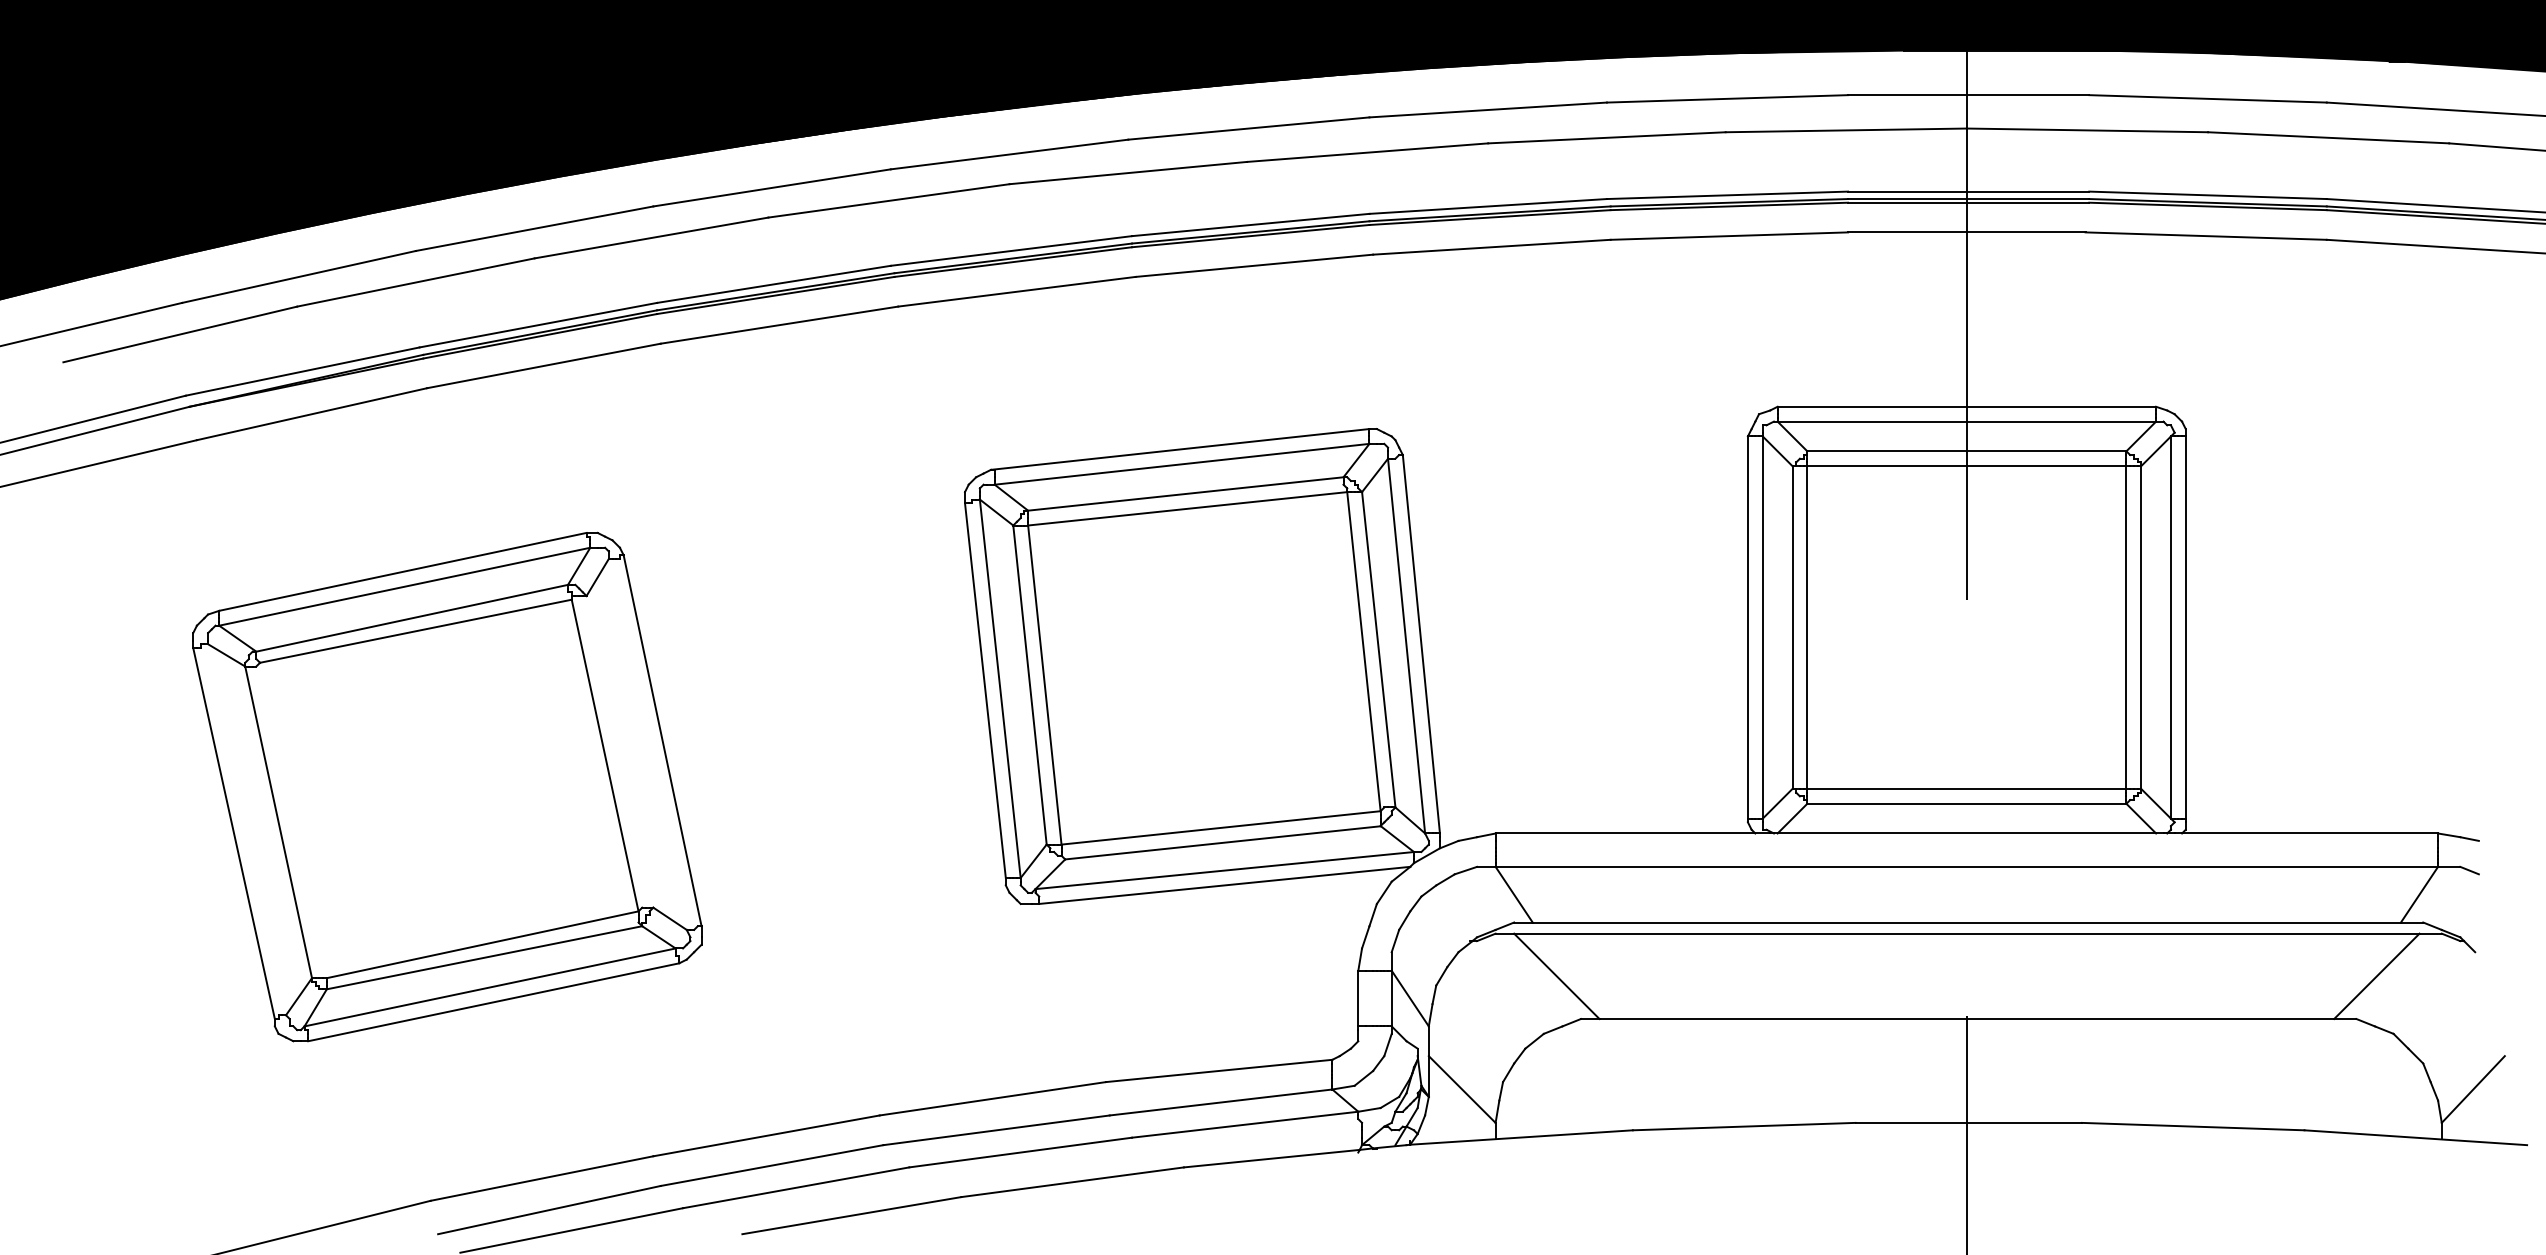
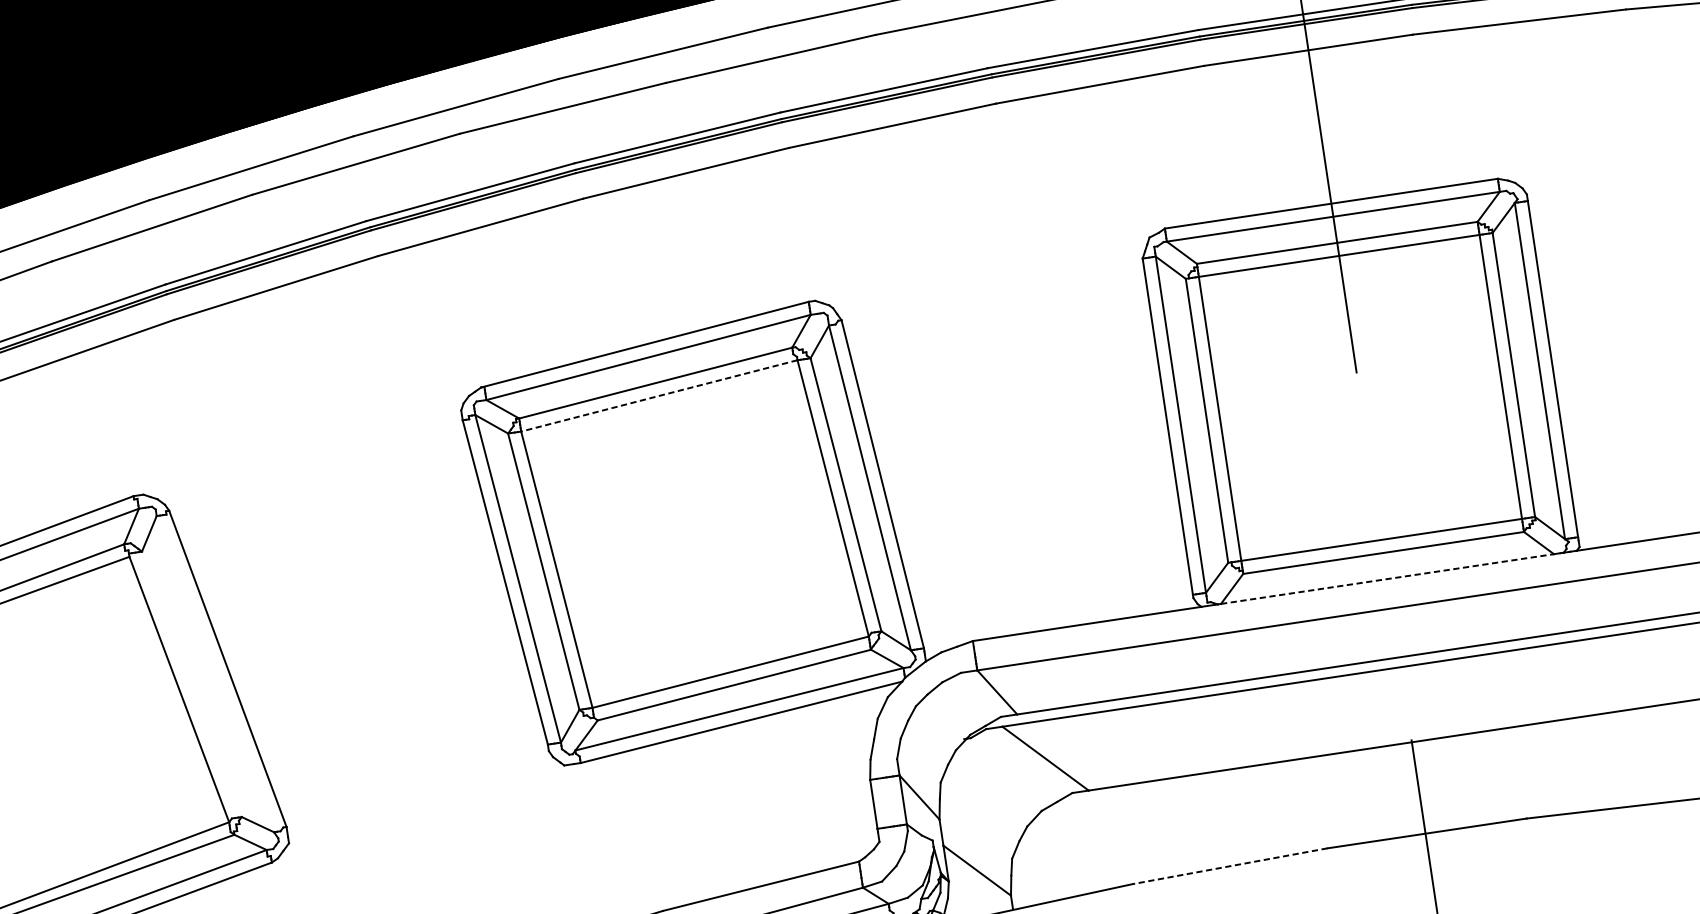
line: (1187, 508) -> (659, 395), solid -> dashed
line: (1967, 833) -> (1388, 579), solid -> dashed
line: (1743, 1126) -> (1229, 866), solid -> dashed

